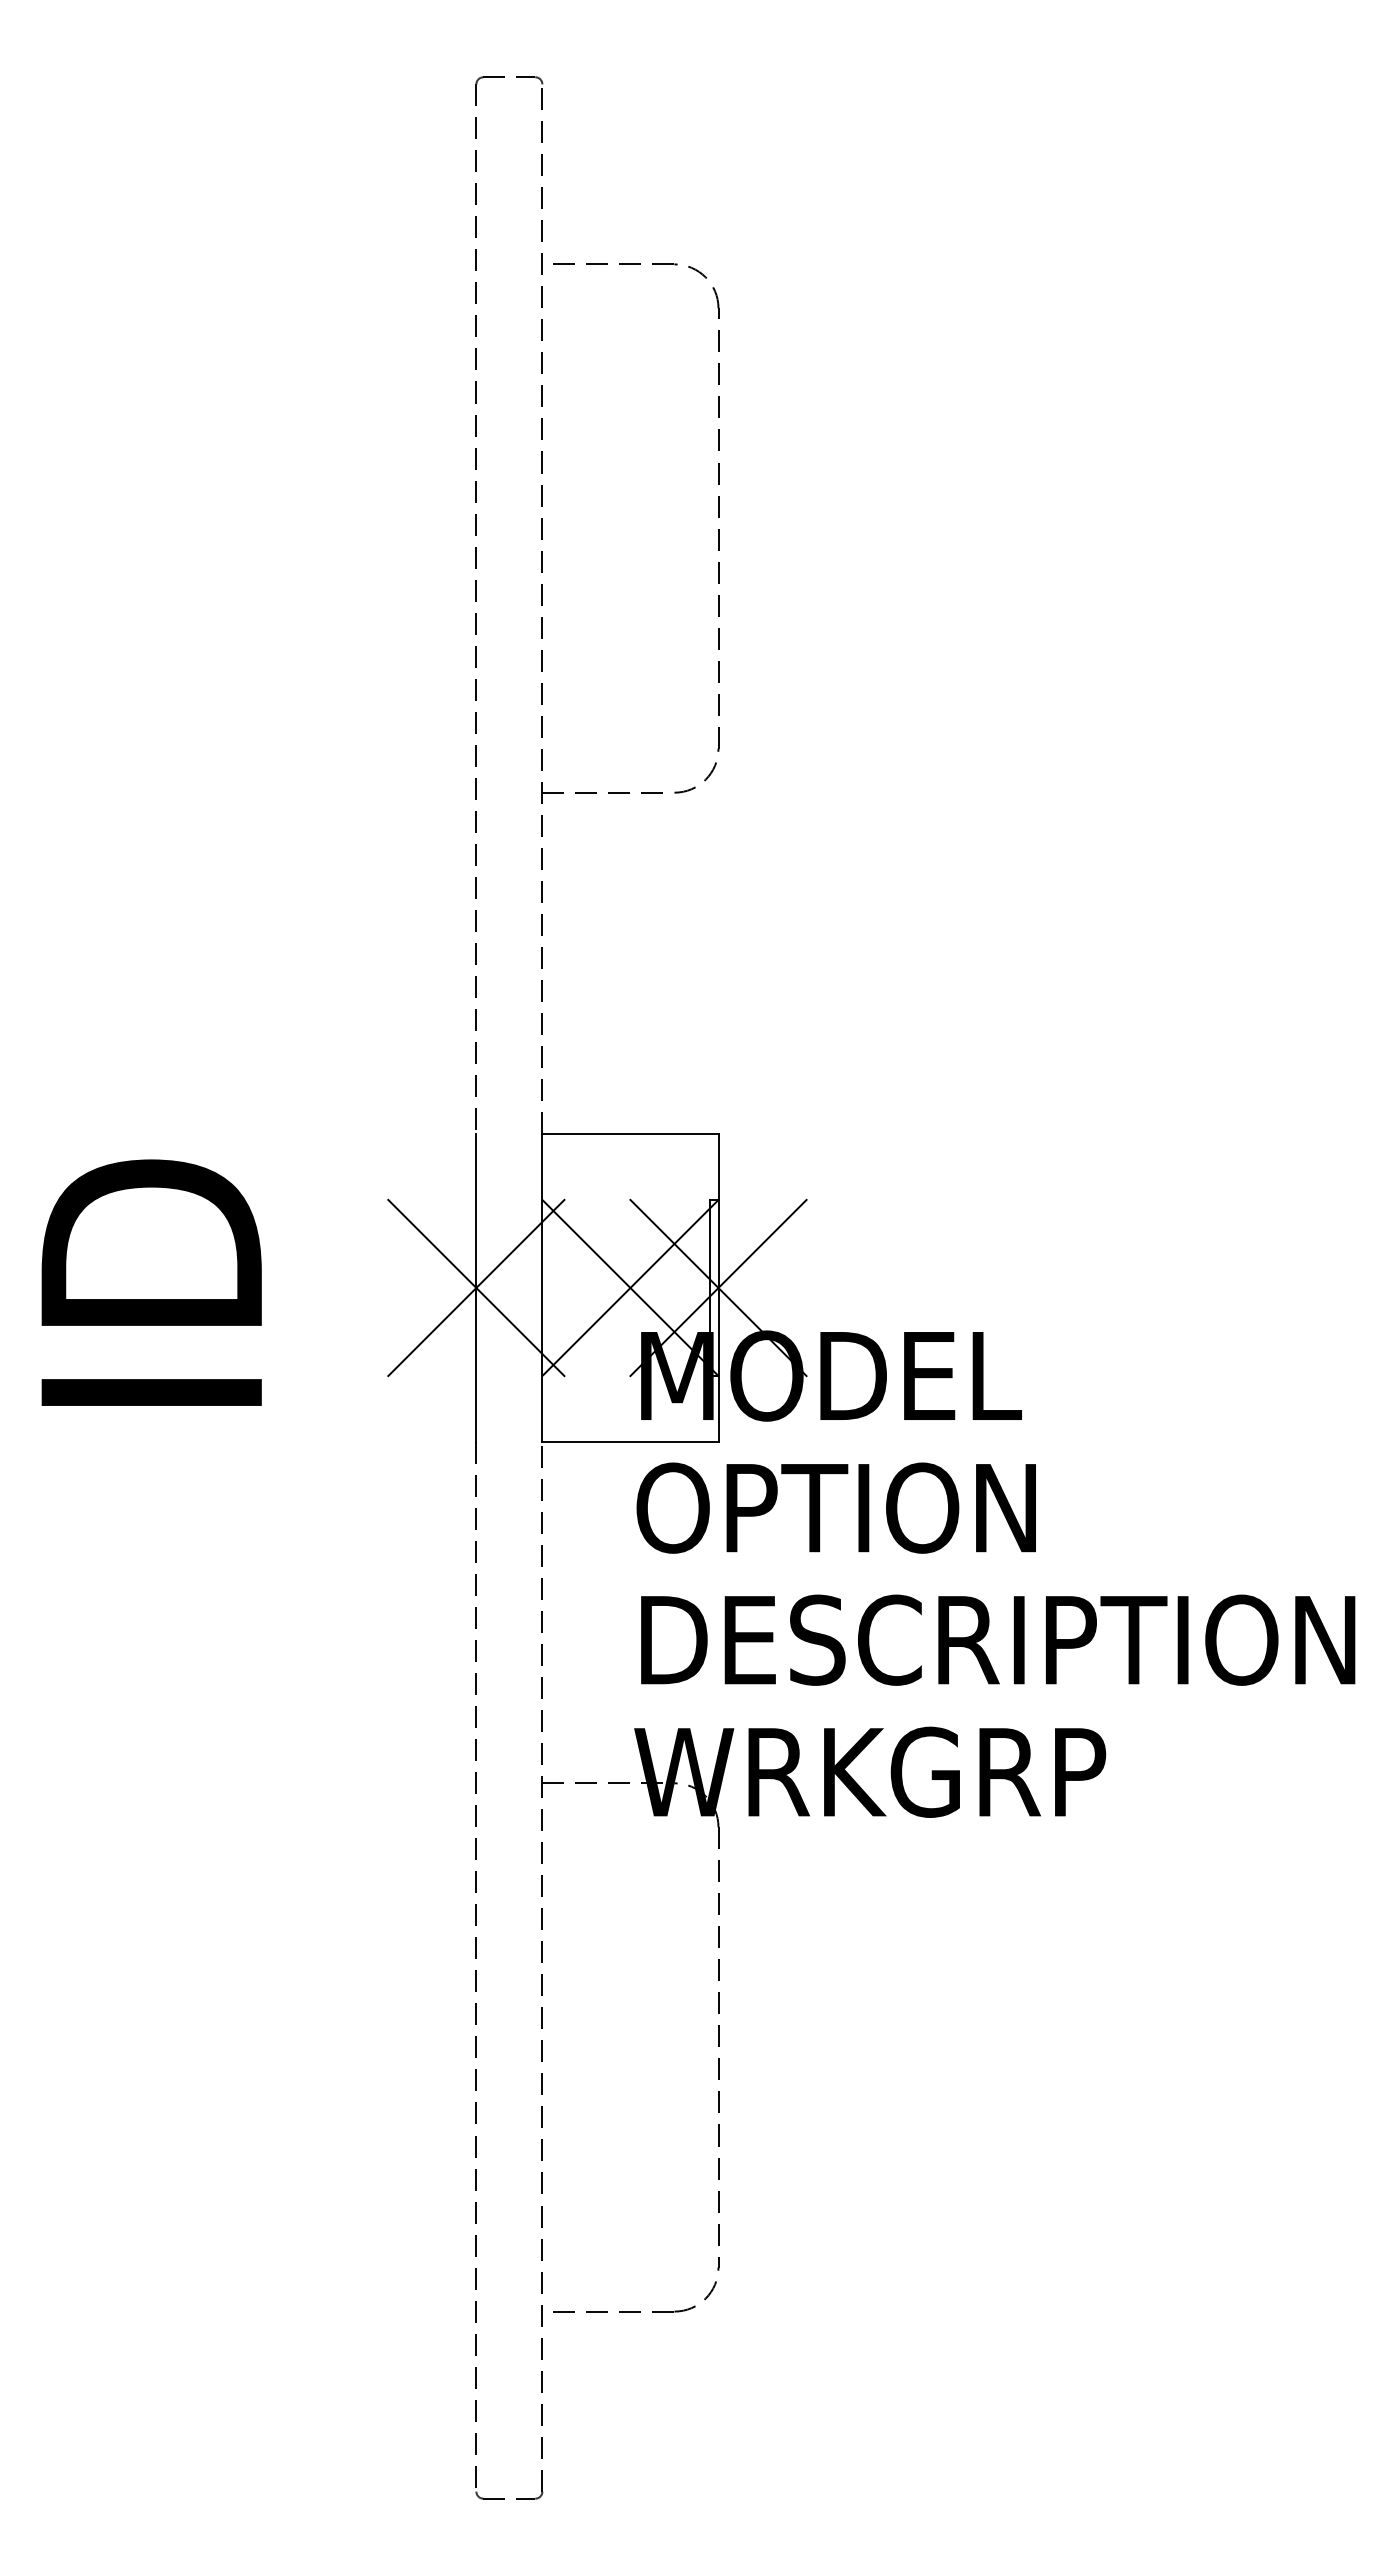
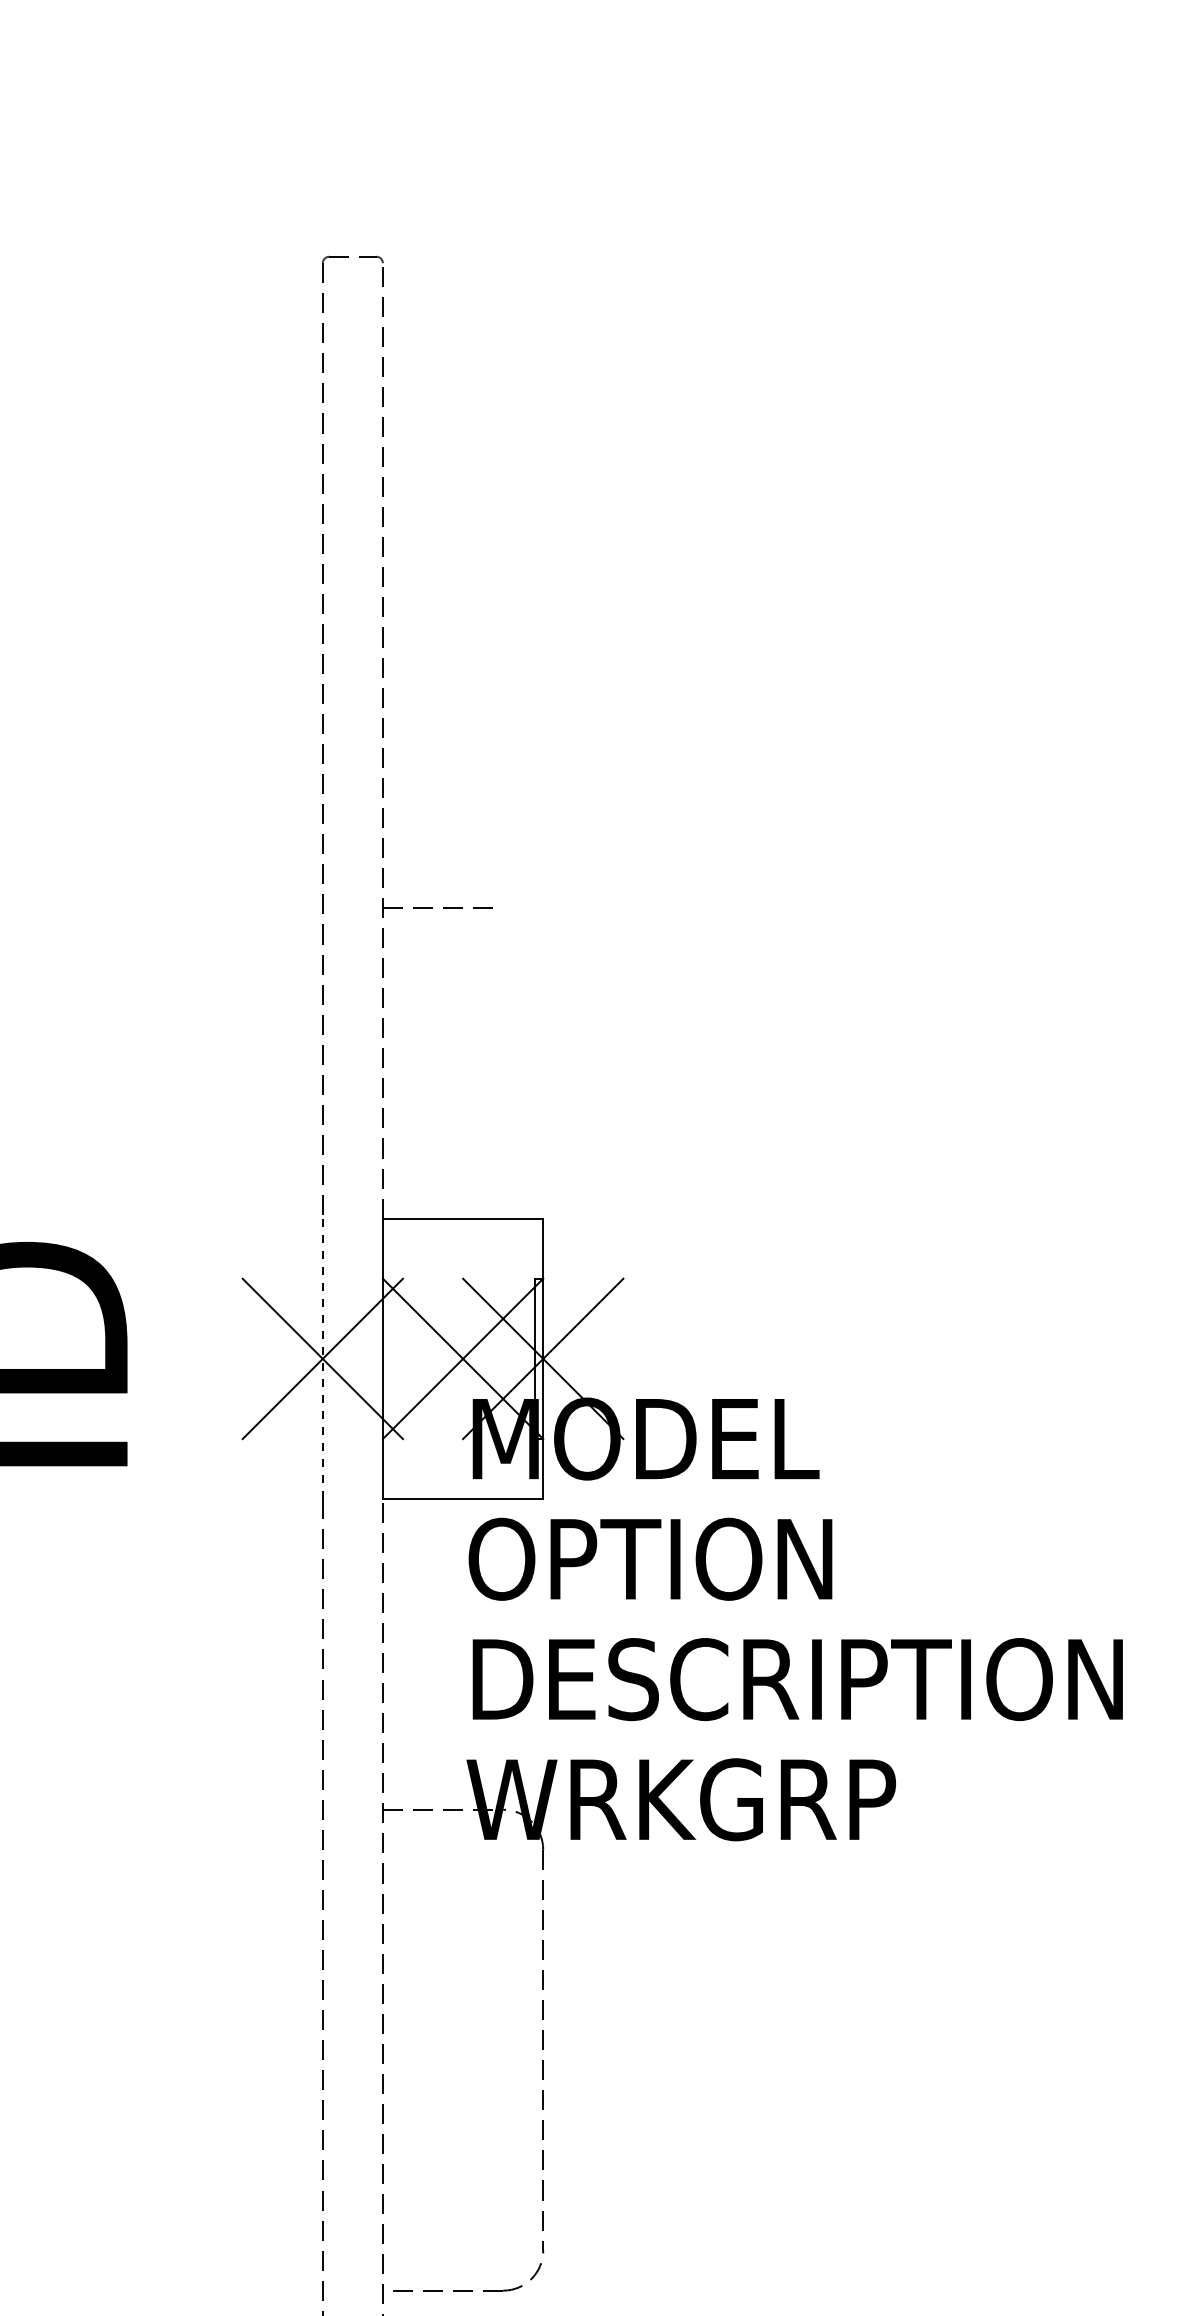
part: (718, 529) -> (543, 668), removed
line: (476, 1287) -> (322, 1358), solid -> dashed

